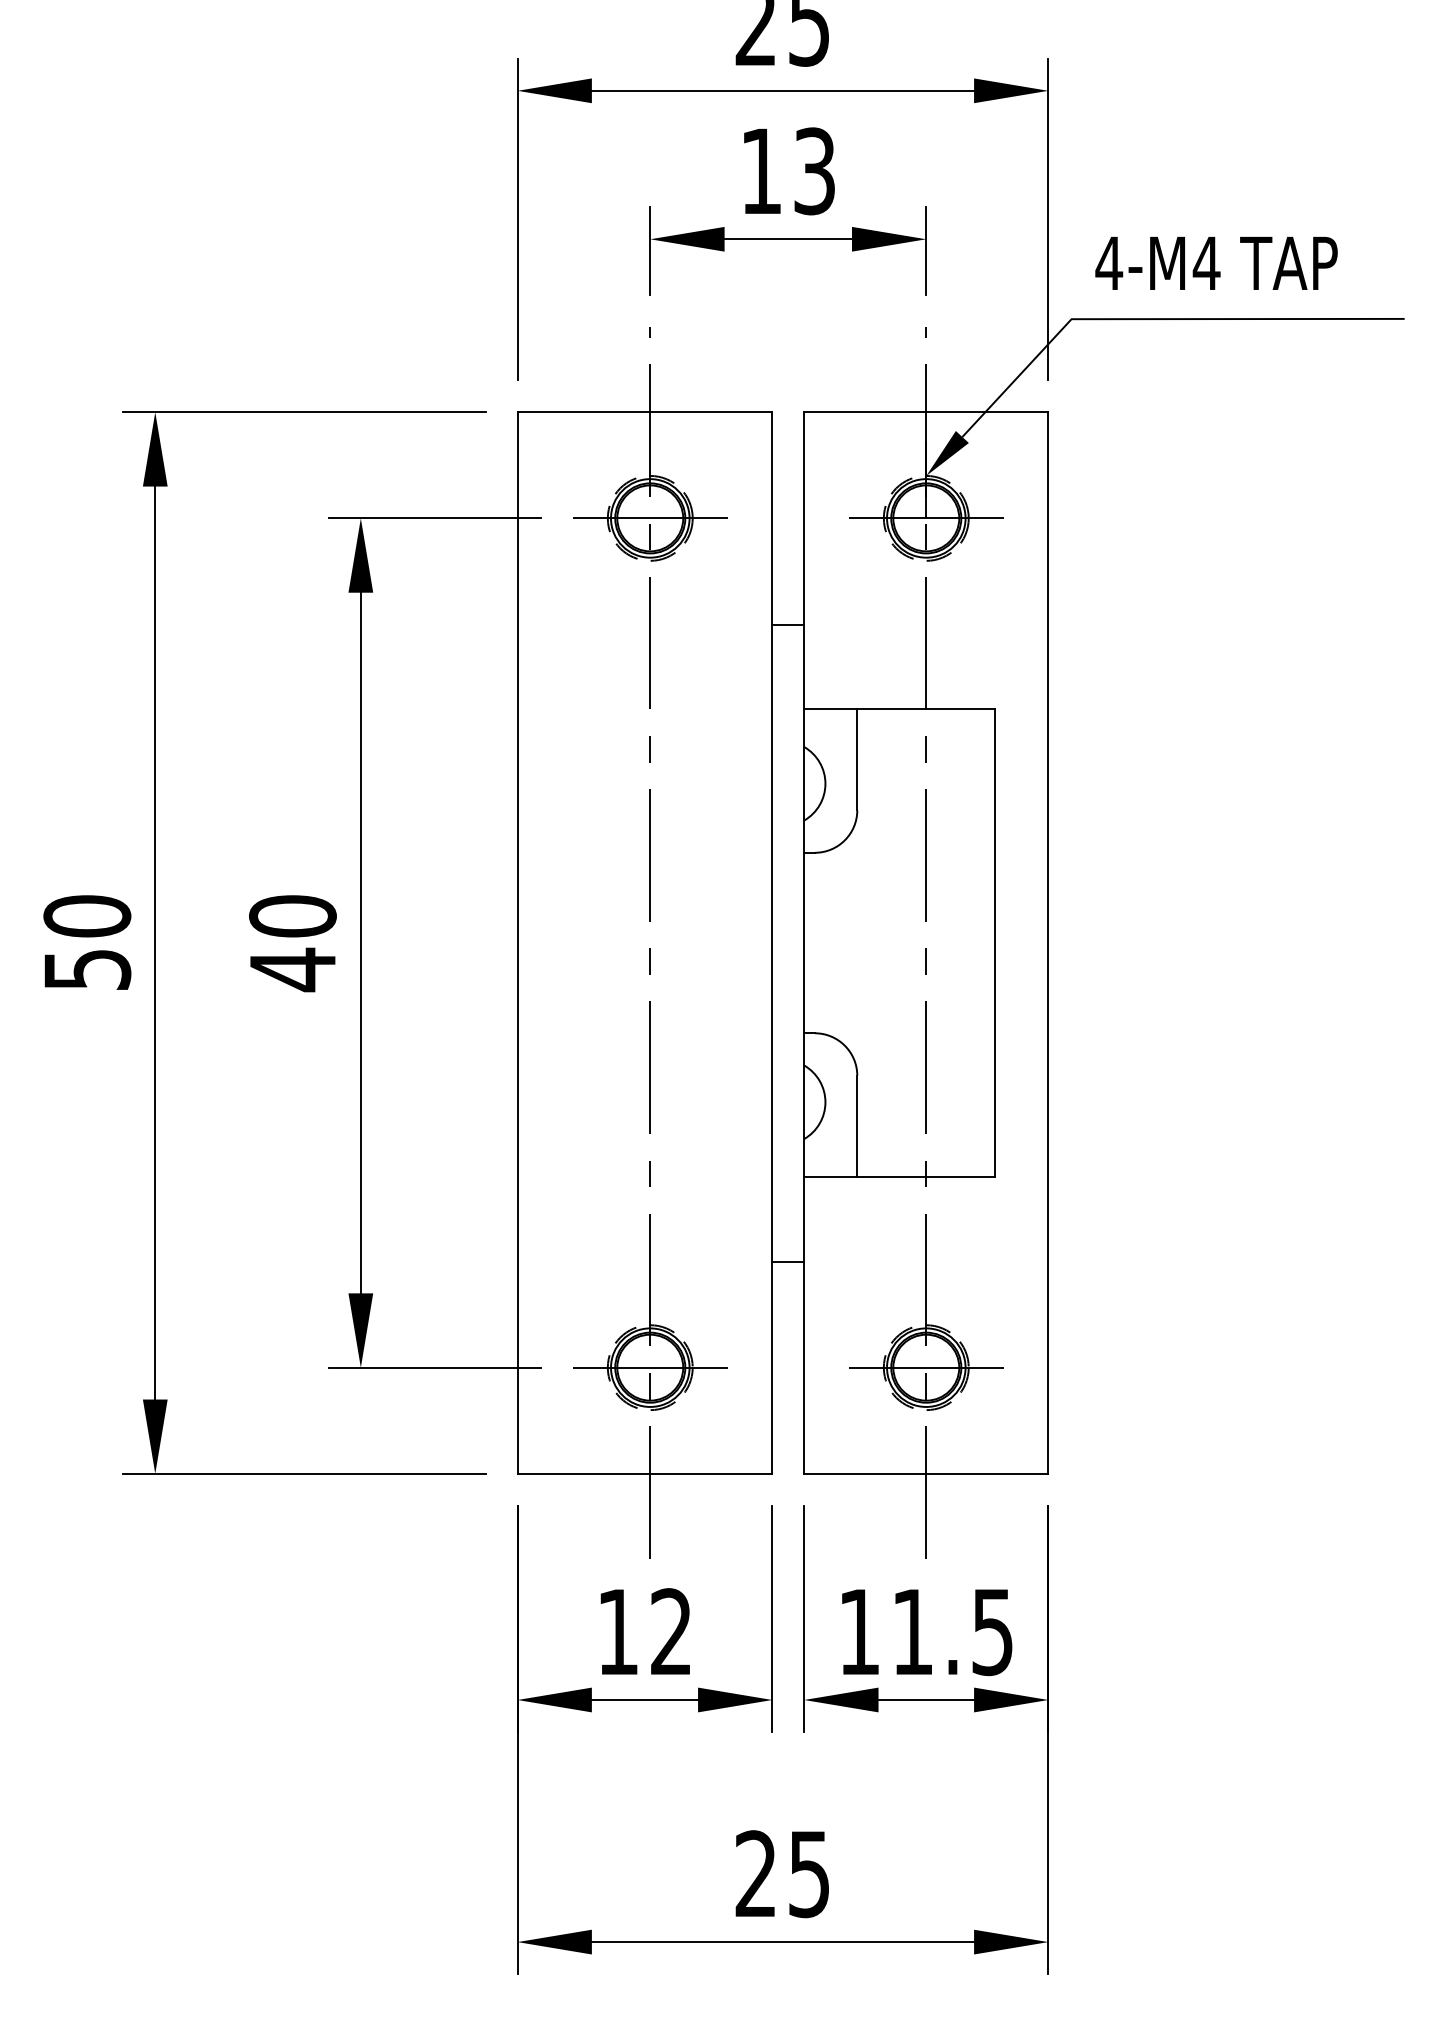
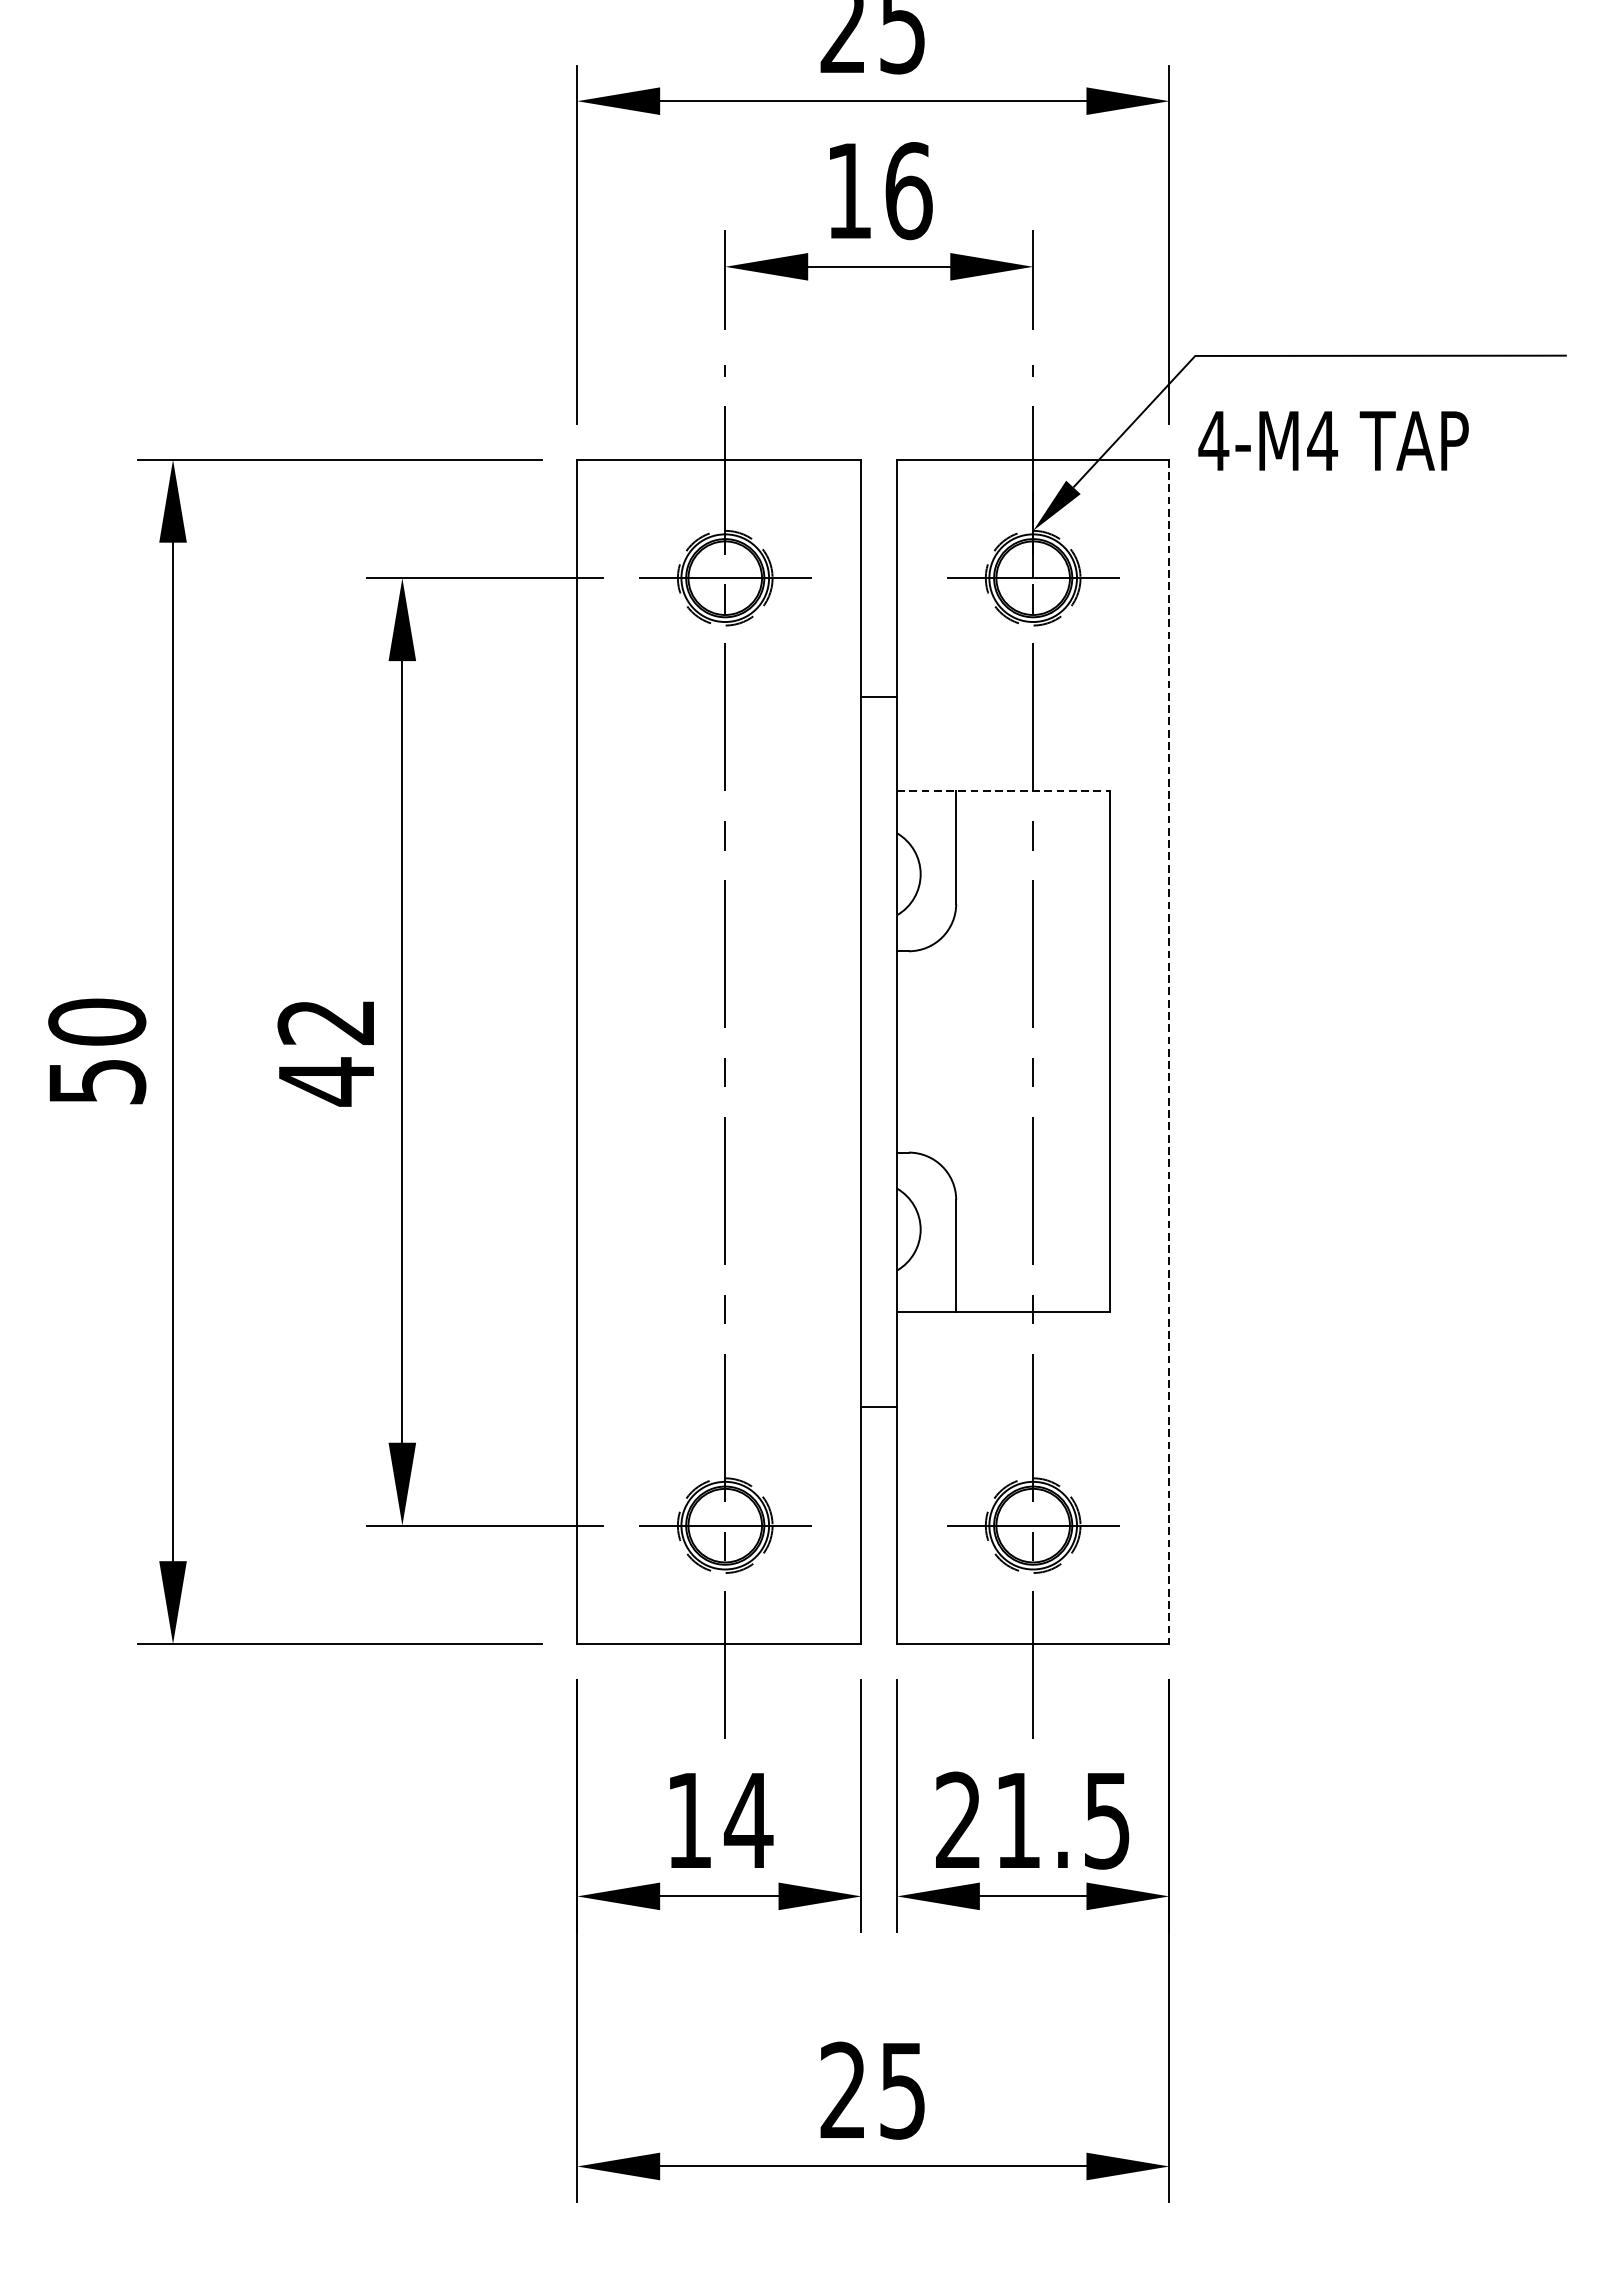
text: (815, 171) -> (909, 191), 13 -> 16
text: (1216, 263) -> (1333, 441), moved
line: (899, 709) -> (1003, 791), solid -> dashed
text: (292, 916) -> (326, 1022), 40 -> 42
line: (1048, 943) -> (1169, 1052), solid -> dashed
text: (671, 1631) -> (748, 1819), 12 -> 14
text: (858, 1631) -> (957, 1819), 11.5 -> 21.5

